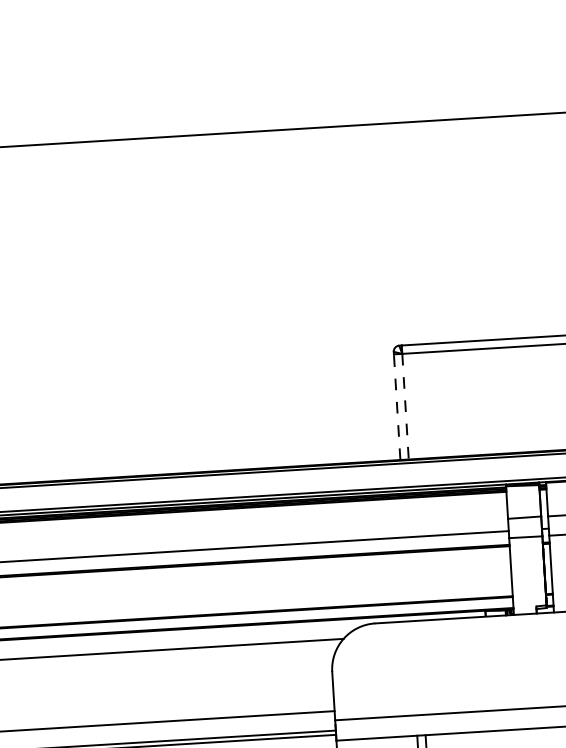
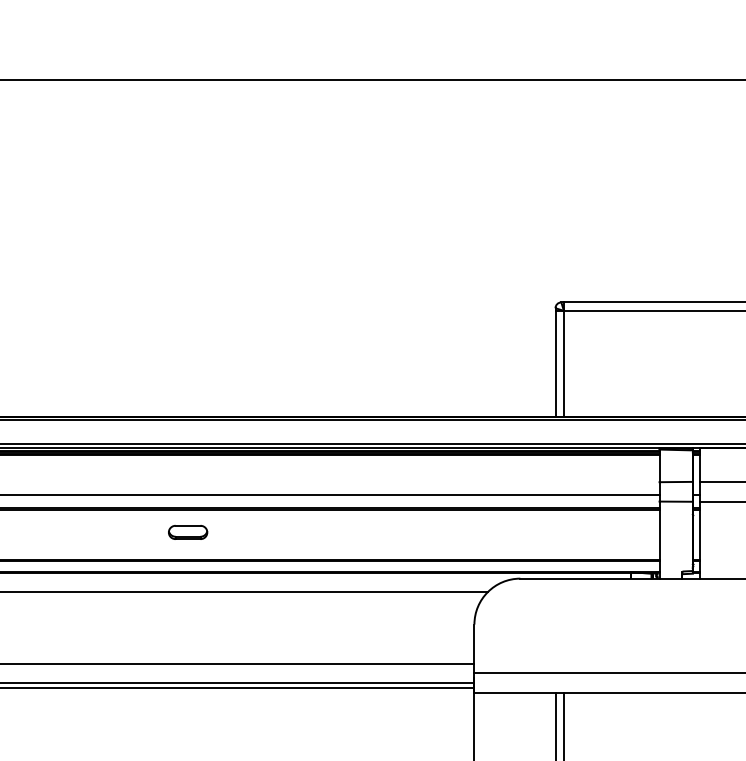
line: (397, 406) -> (555, 363), dashed -> solid
line: (405, 406) -> (563, 363), dashed -> solid
part: (41, 597) -> (188, 532), added

